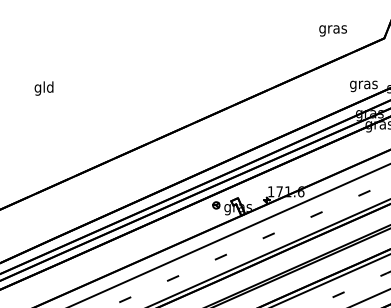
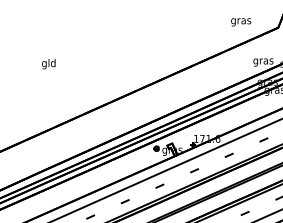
text: (43, 89) -> (48, 64), moved

